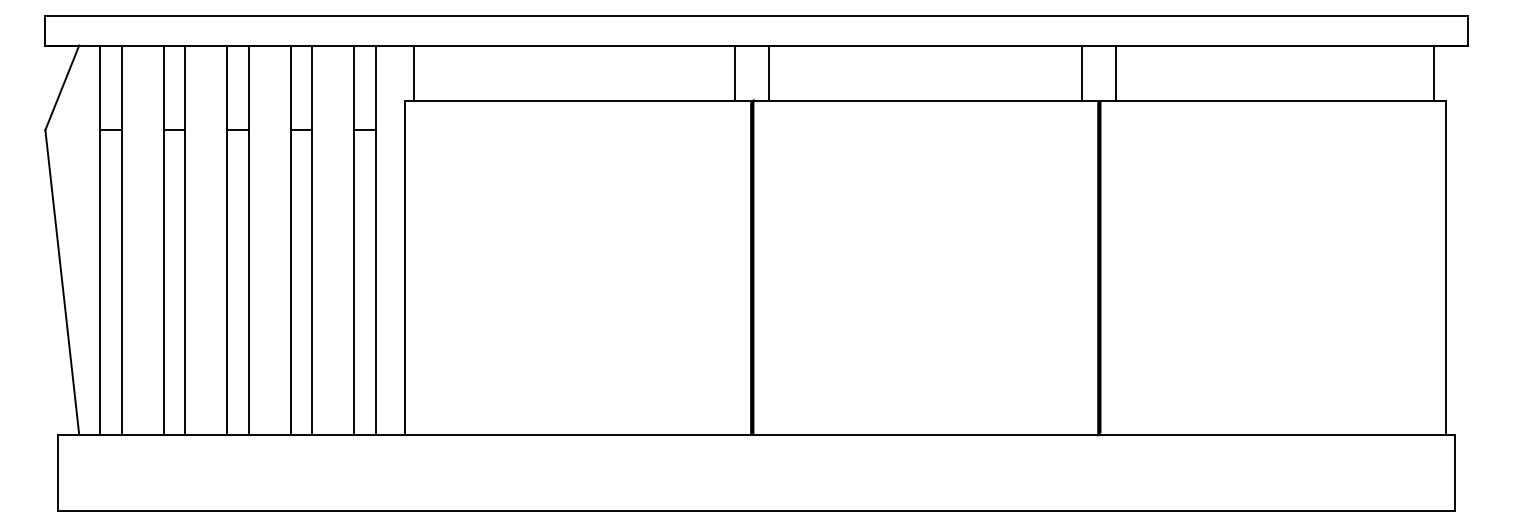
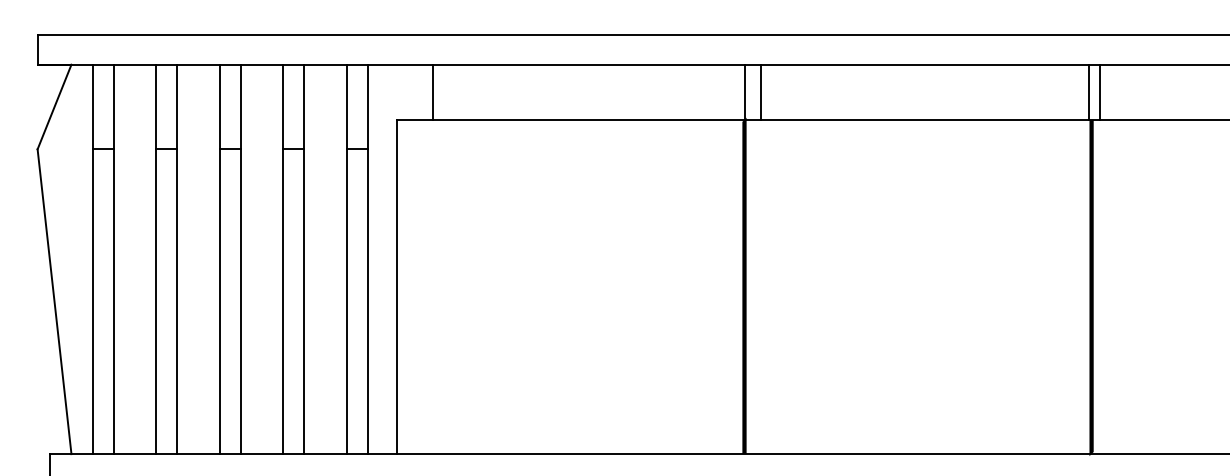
line: (413, 72) -> (432, 91), moved
line: (735, 72) -> (744, 91), moved
line: (1082, 72) -> (1099, 91), moved
line: (1116, 72) -> (1088, 91), moved

